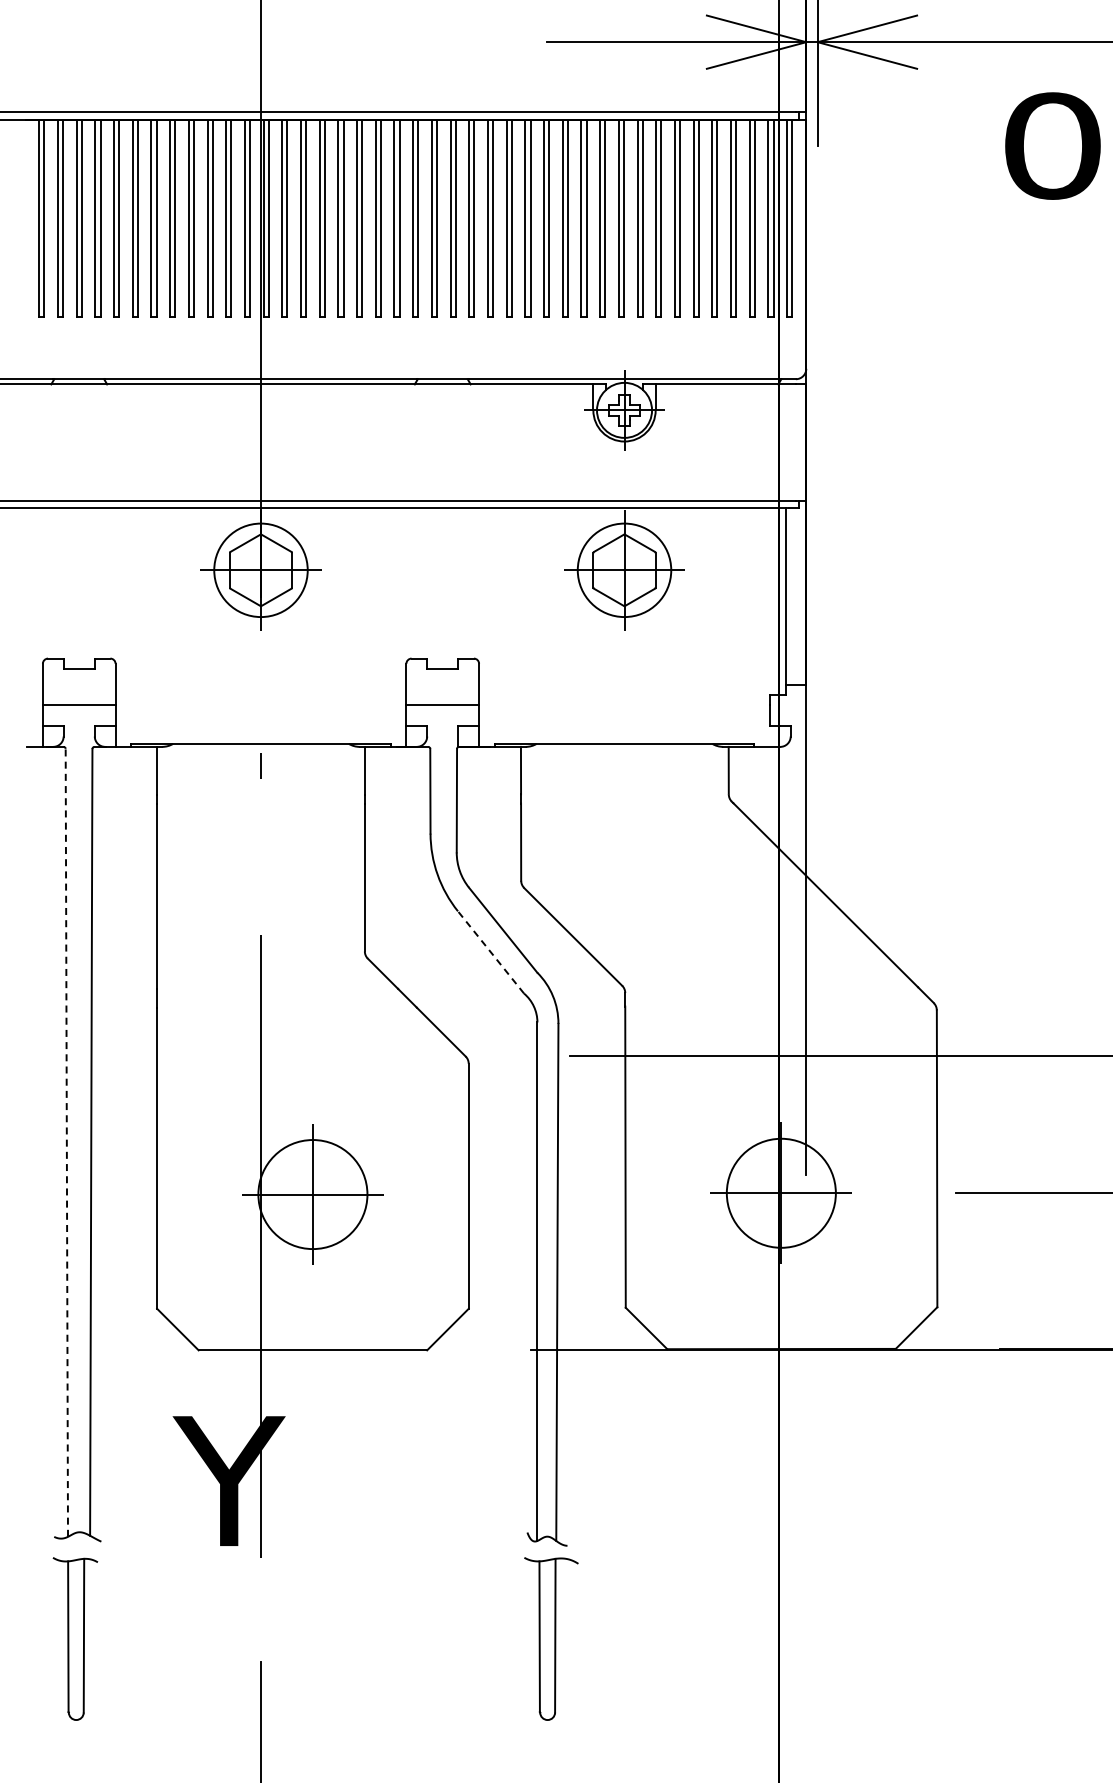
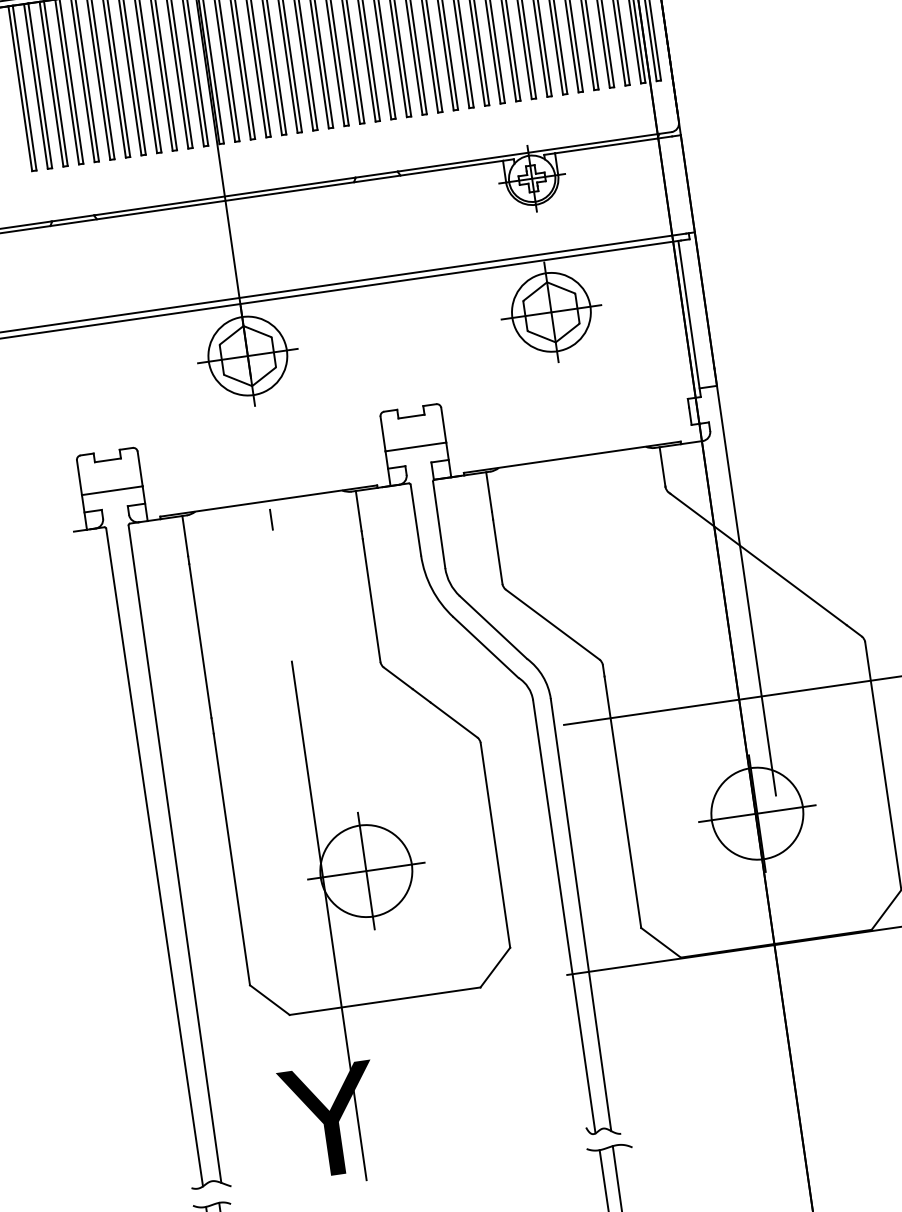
line: (491, 952) -> (486, 647), dashed -> solid
line: (66, 1142) -> (154, 857), dashed -> solid

